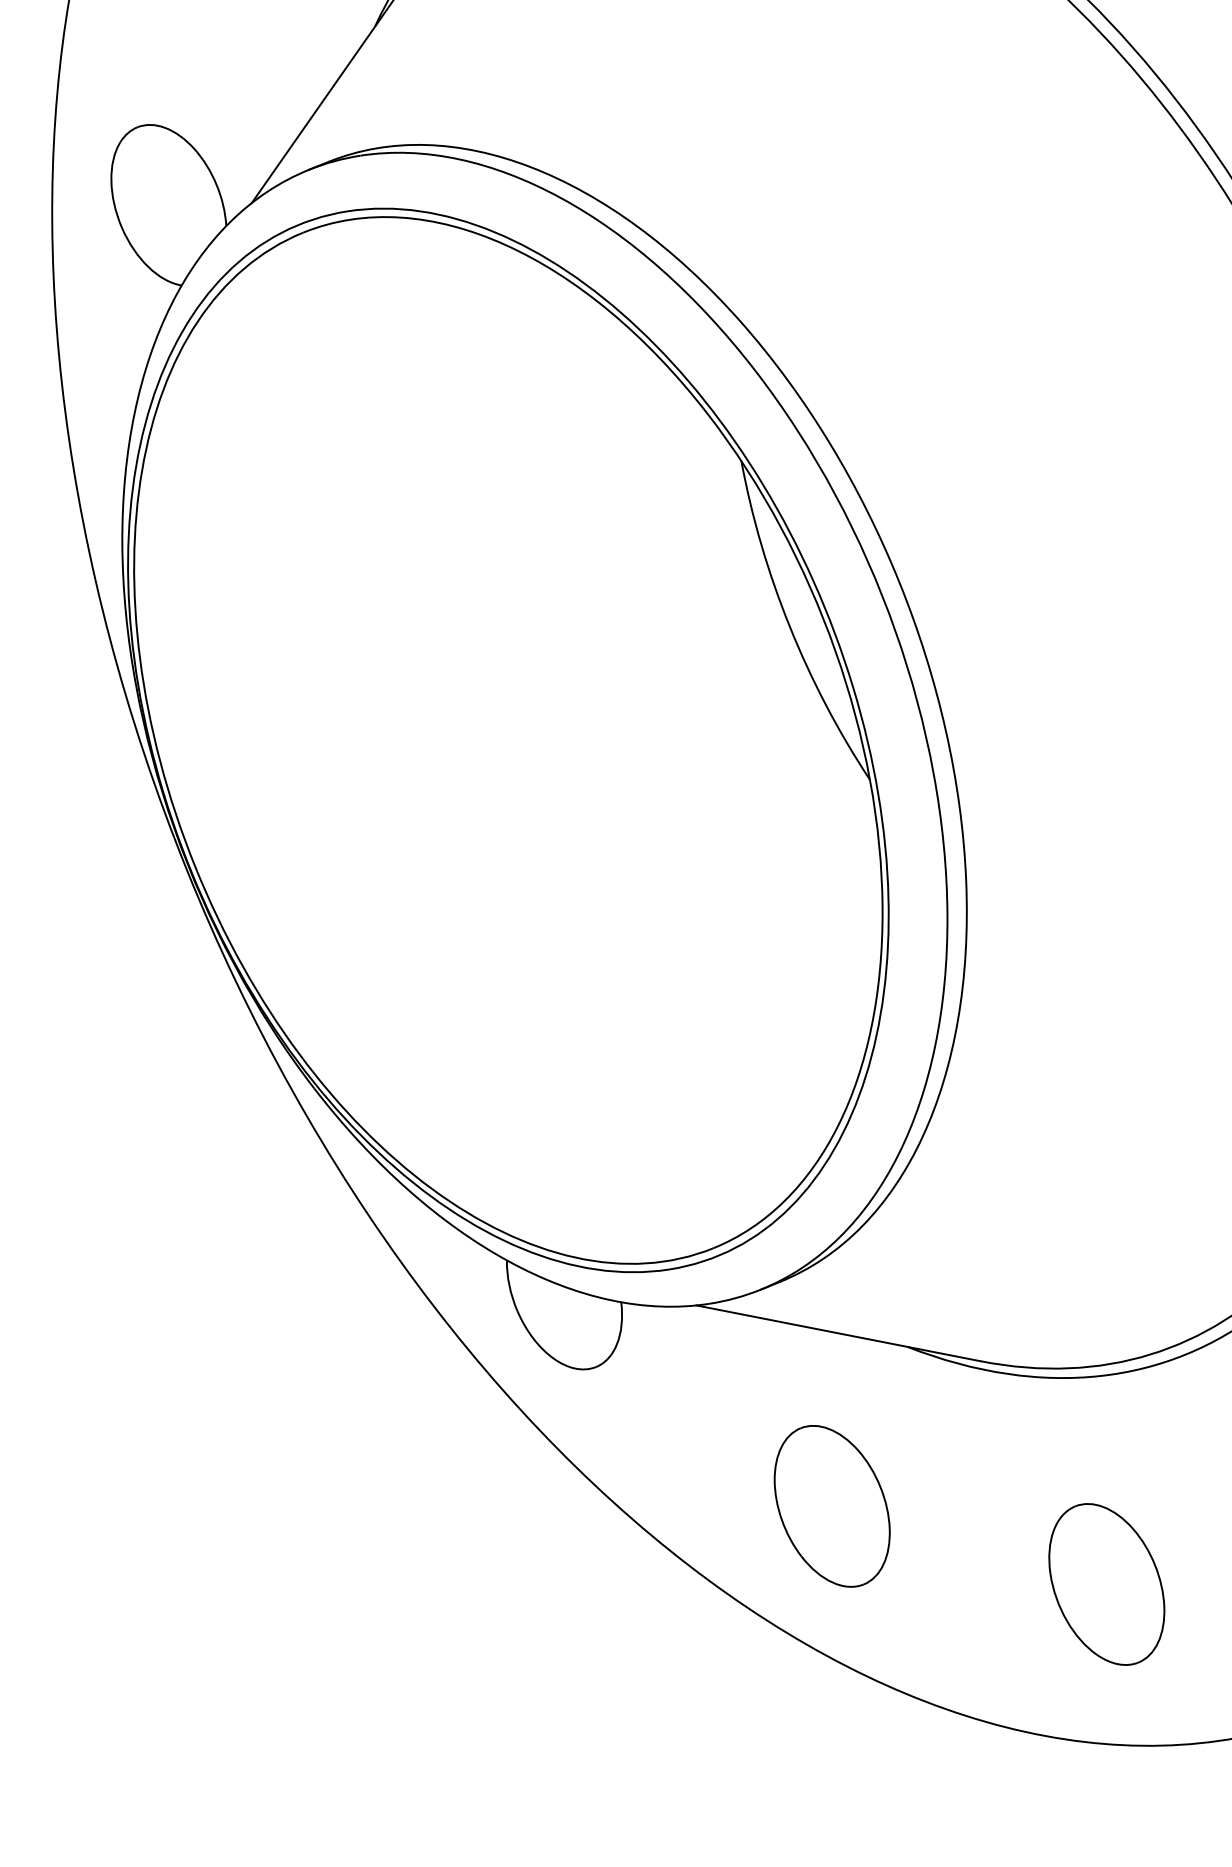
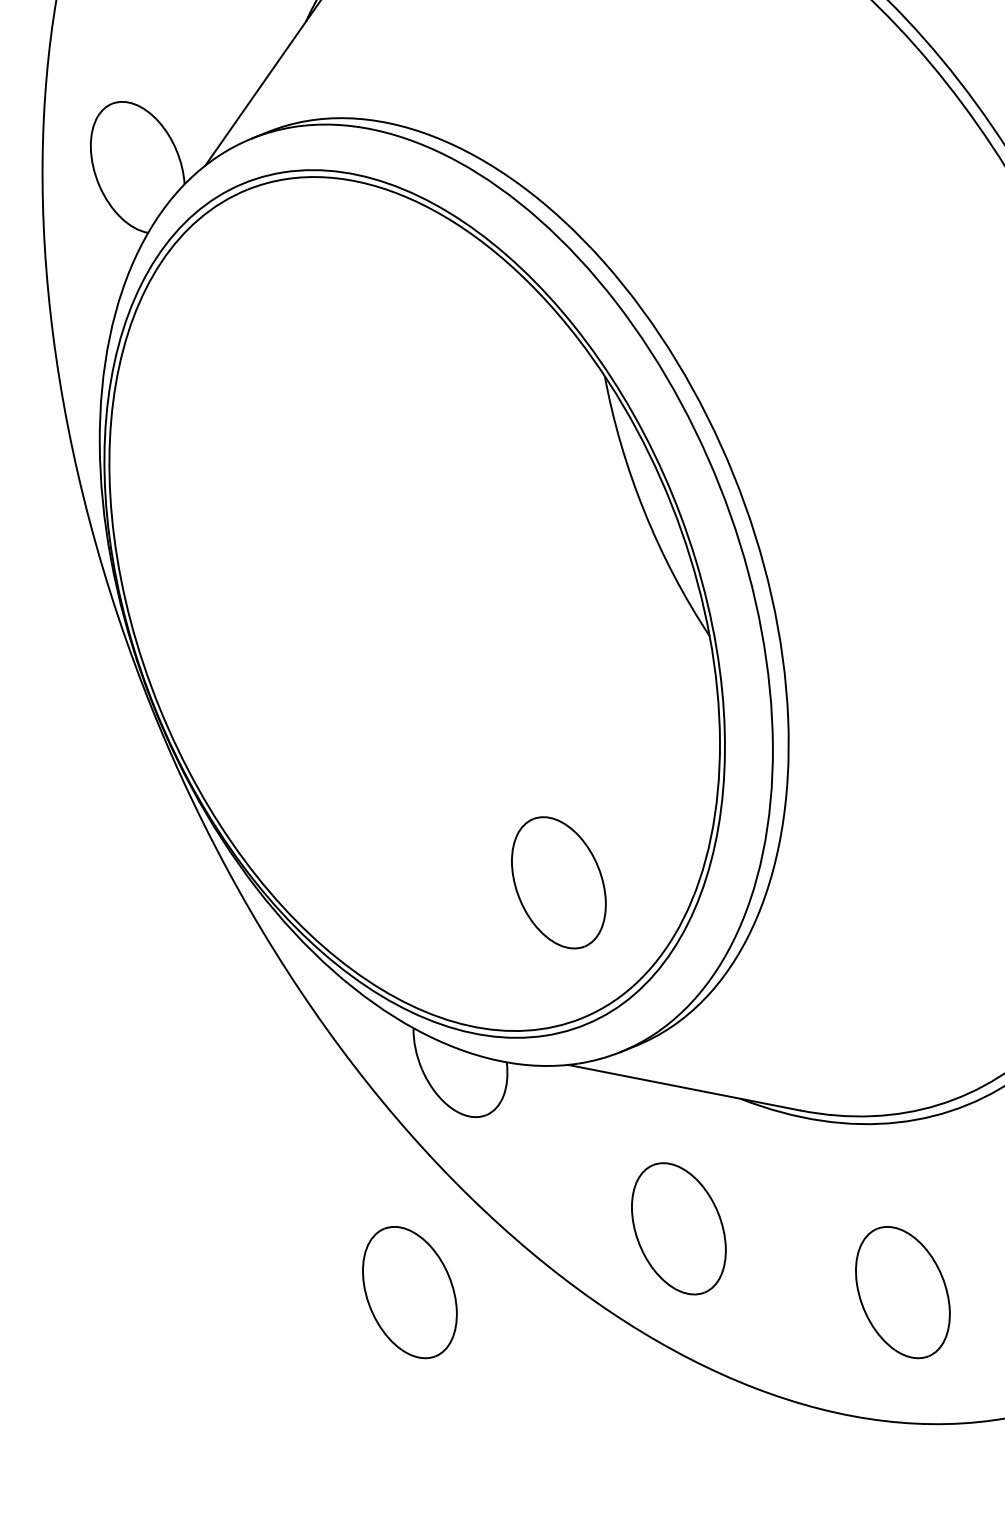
part: (684, 1081) -> (558, 882), added
part: (502, 1584) -> (409, 1292), added

